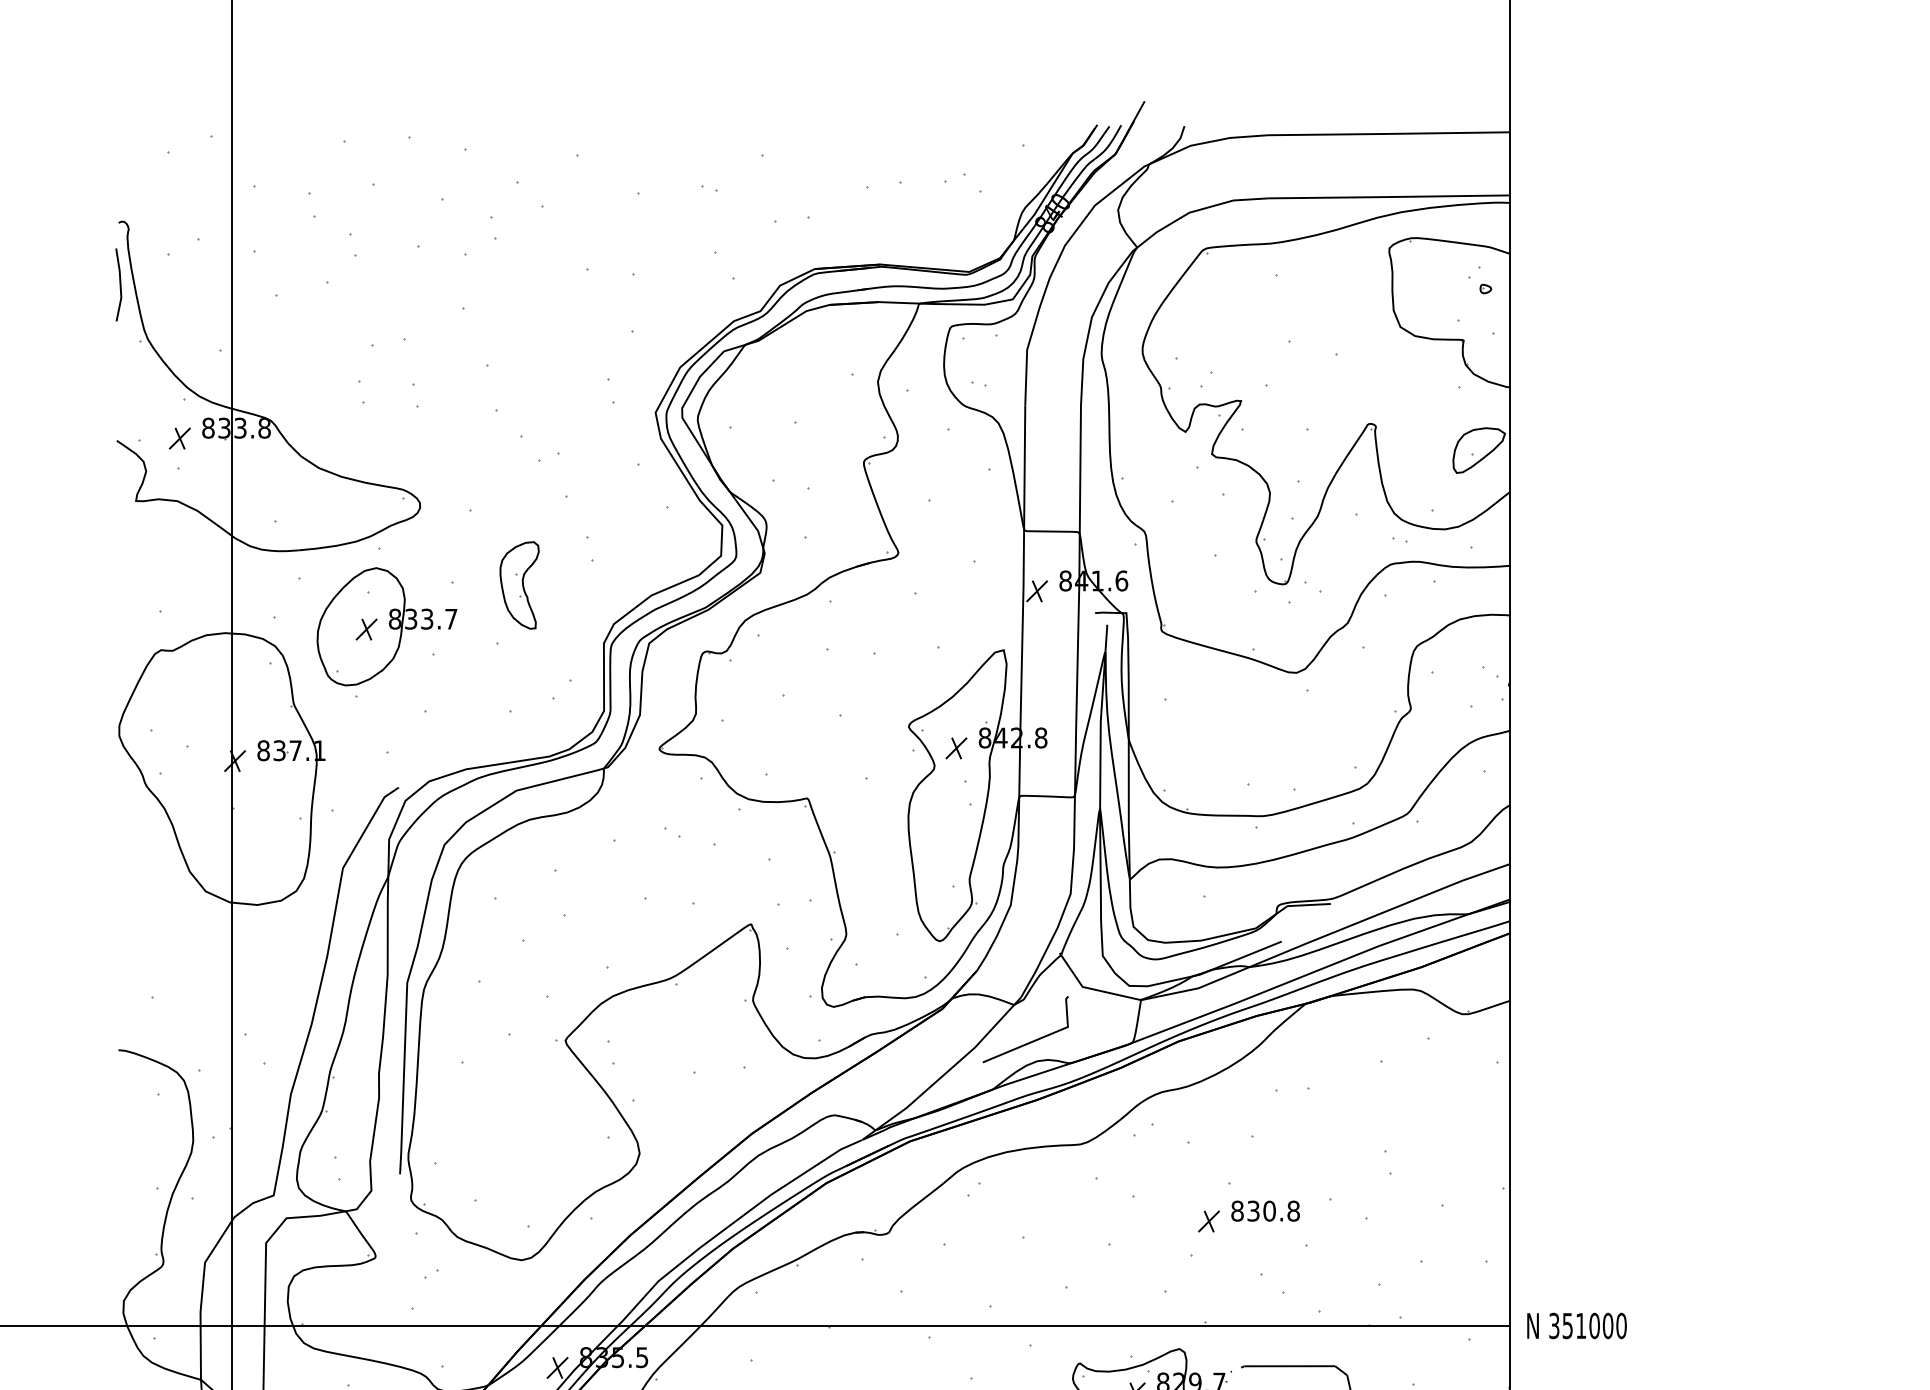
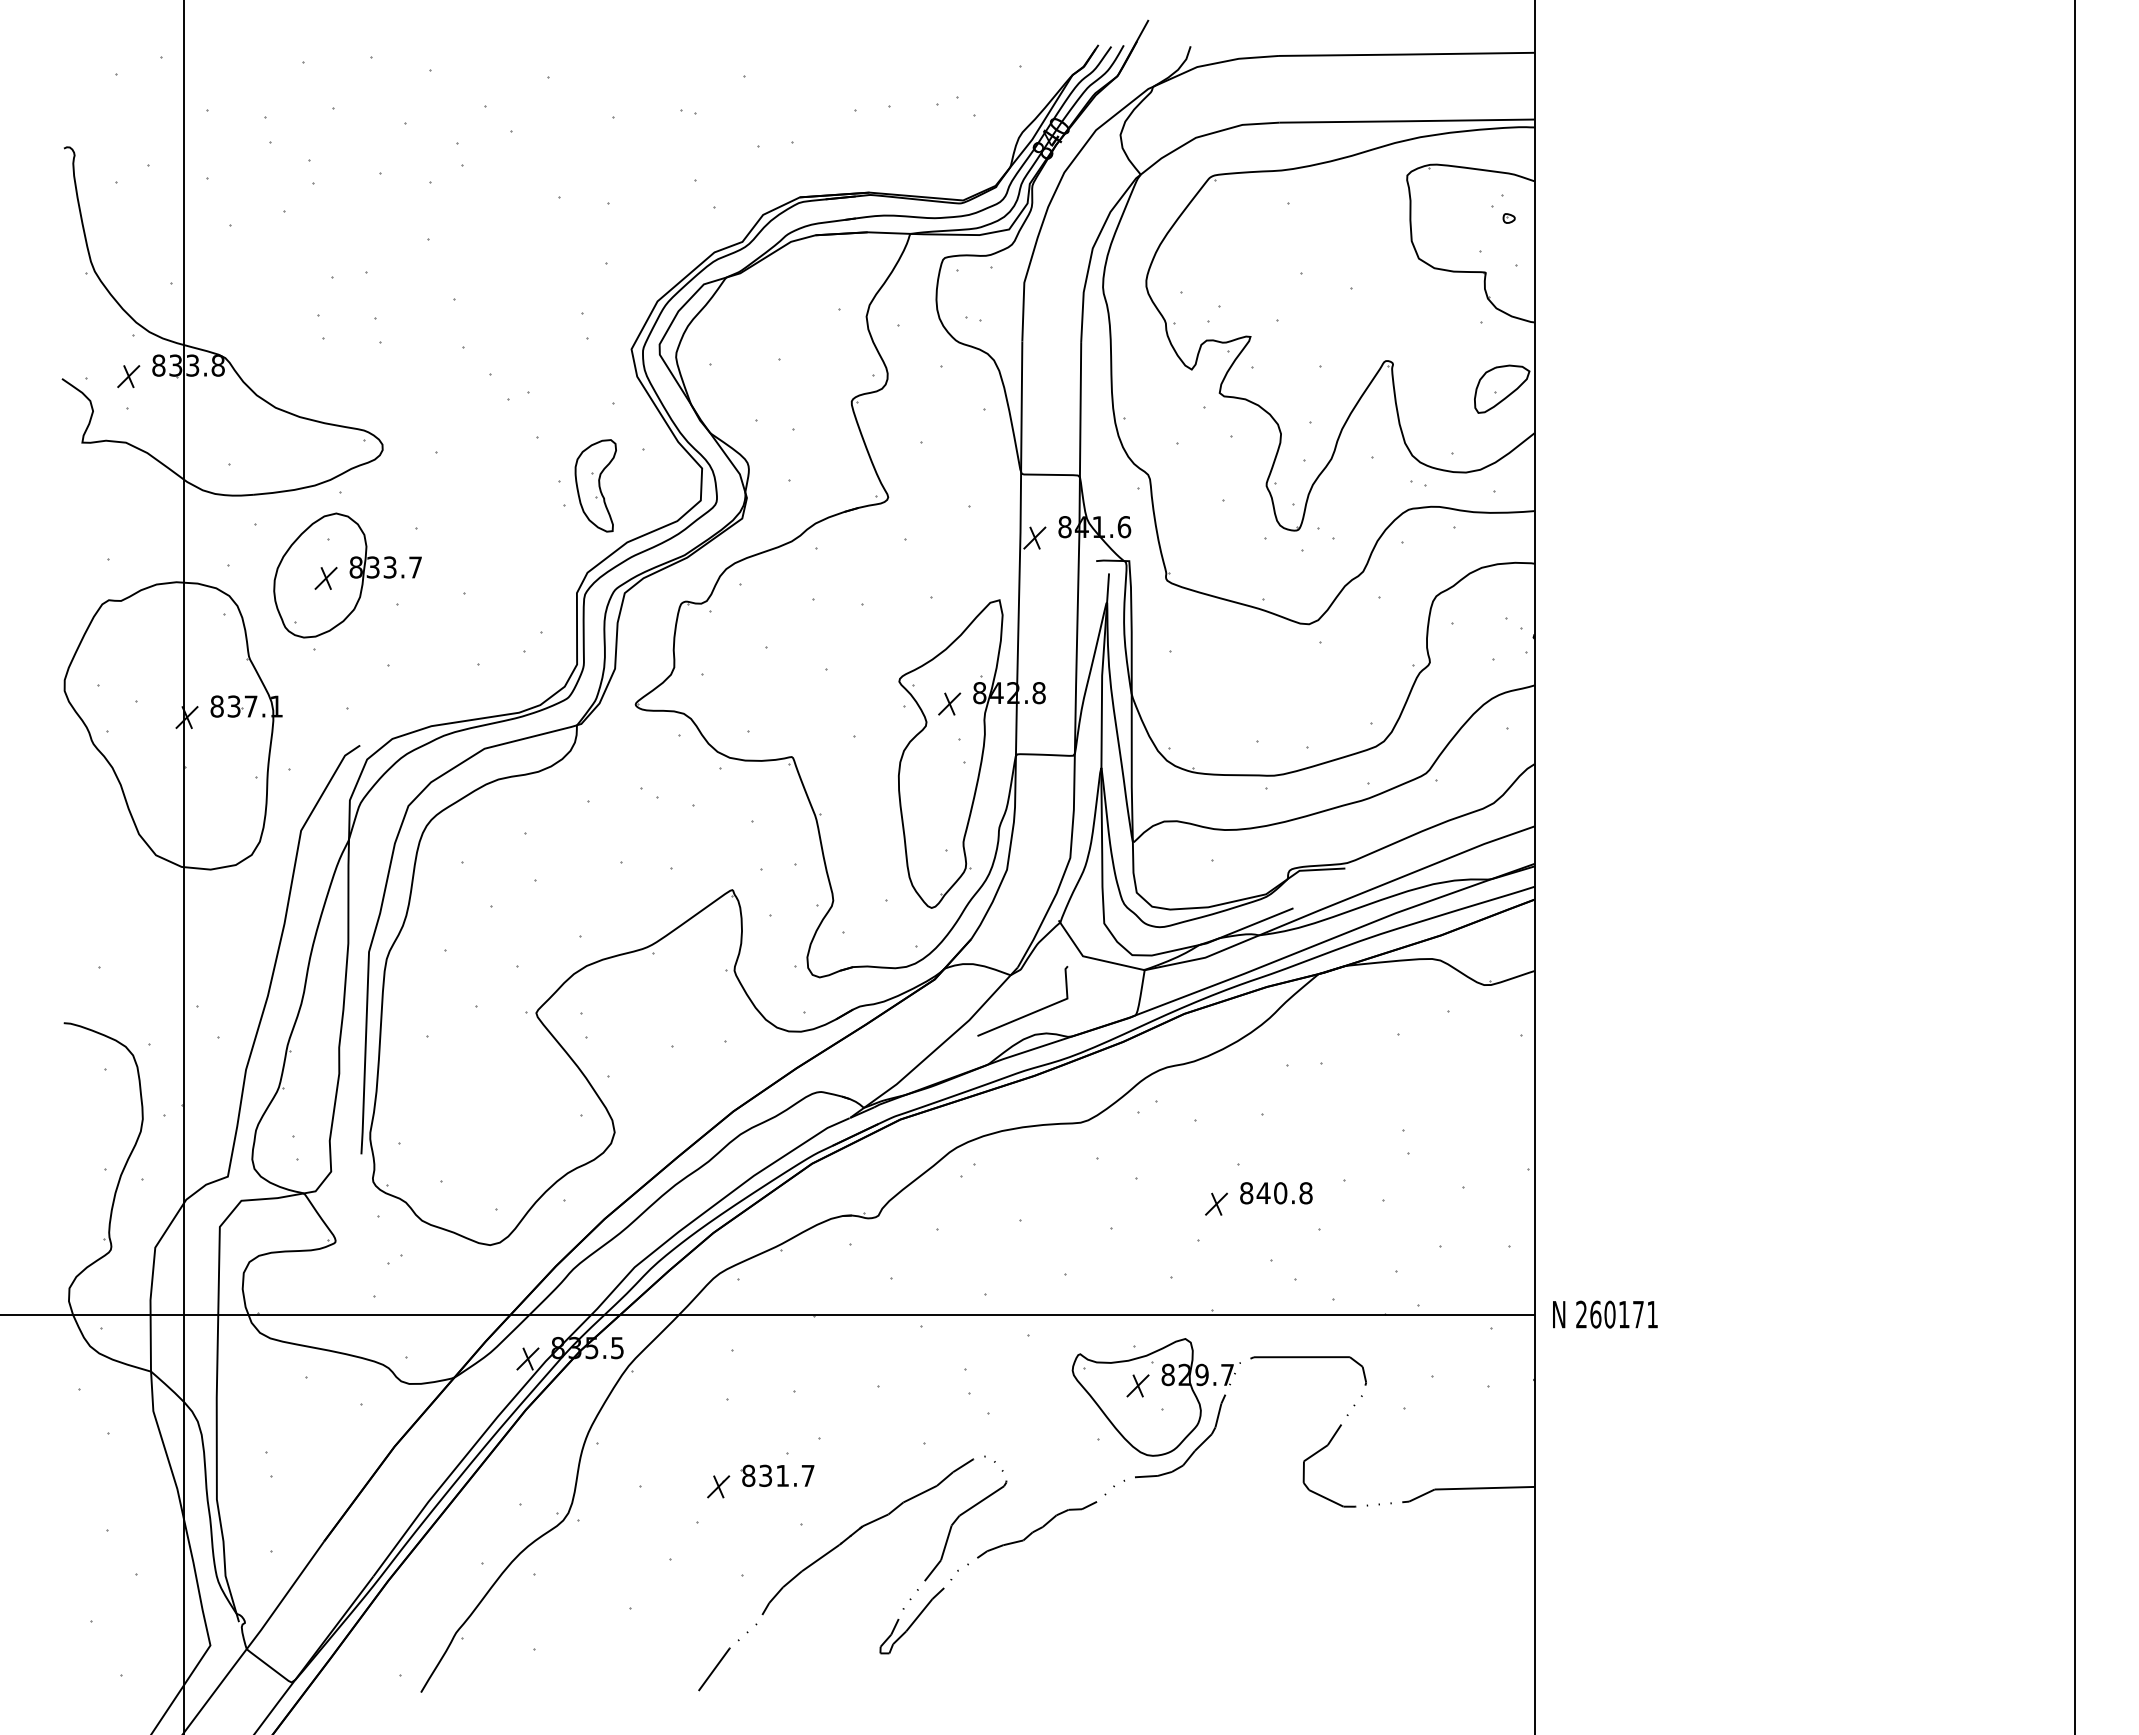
line: (120, 284) -> (65, 213), removed
part: (519, 585) -> (595, 485), moved
text: (1253, 1211) -> (1263, 1193), 830.8 -> 840.8
text: (1588, 1325) -> (1617, 1314), 351000 -> 260171

